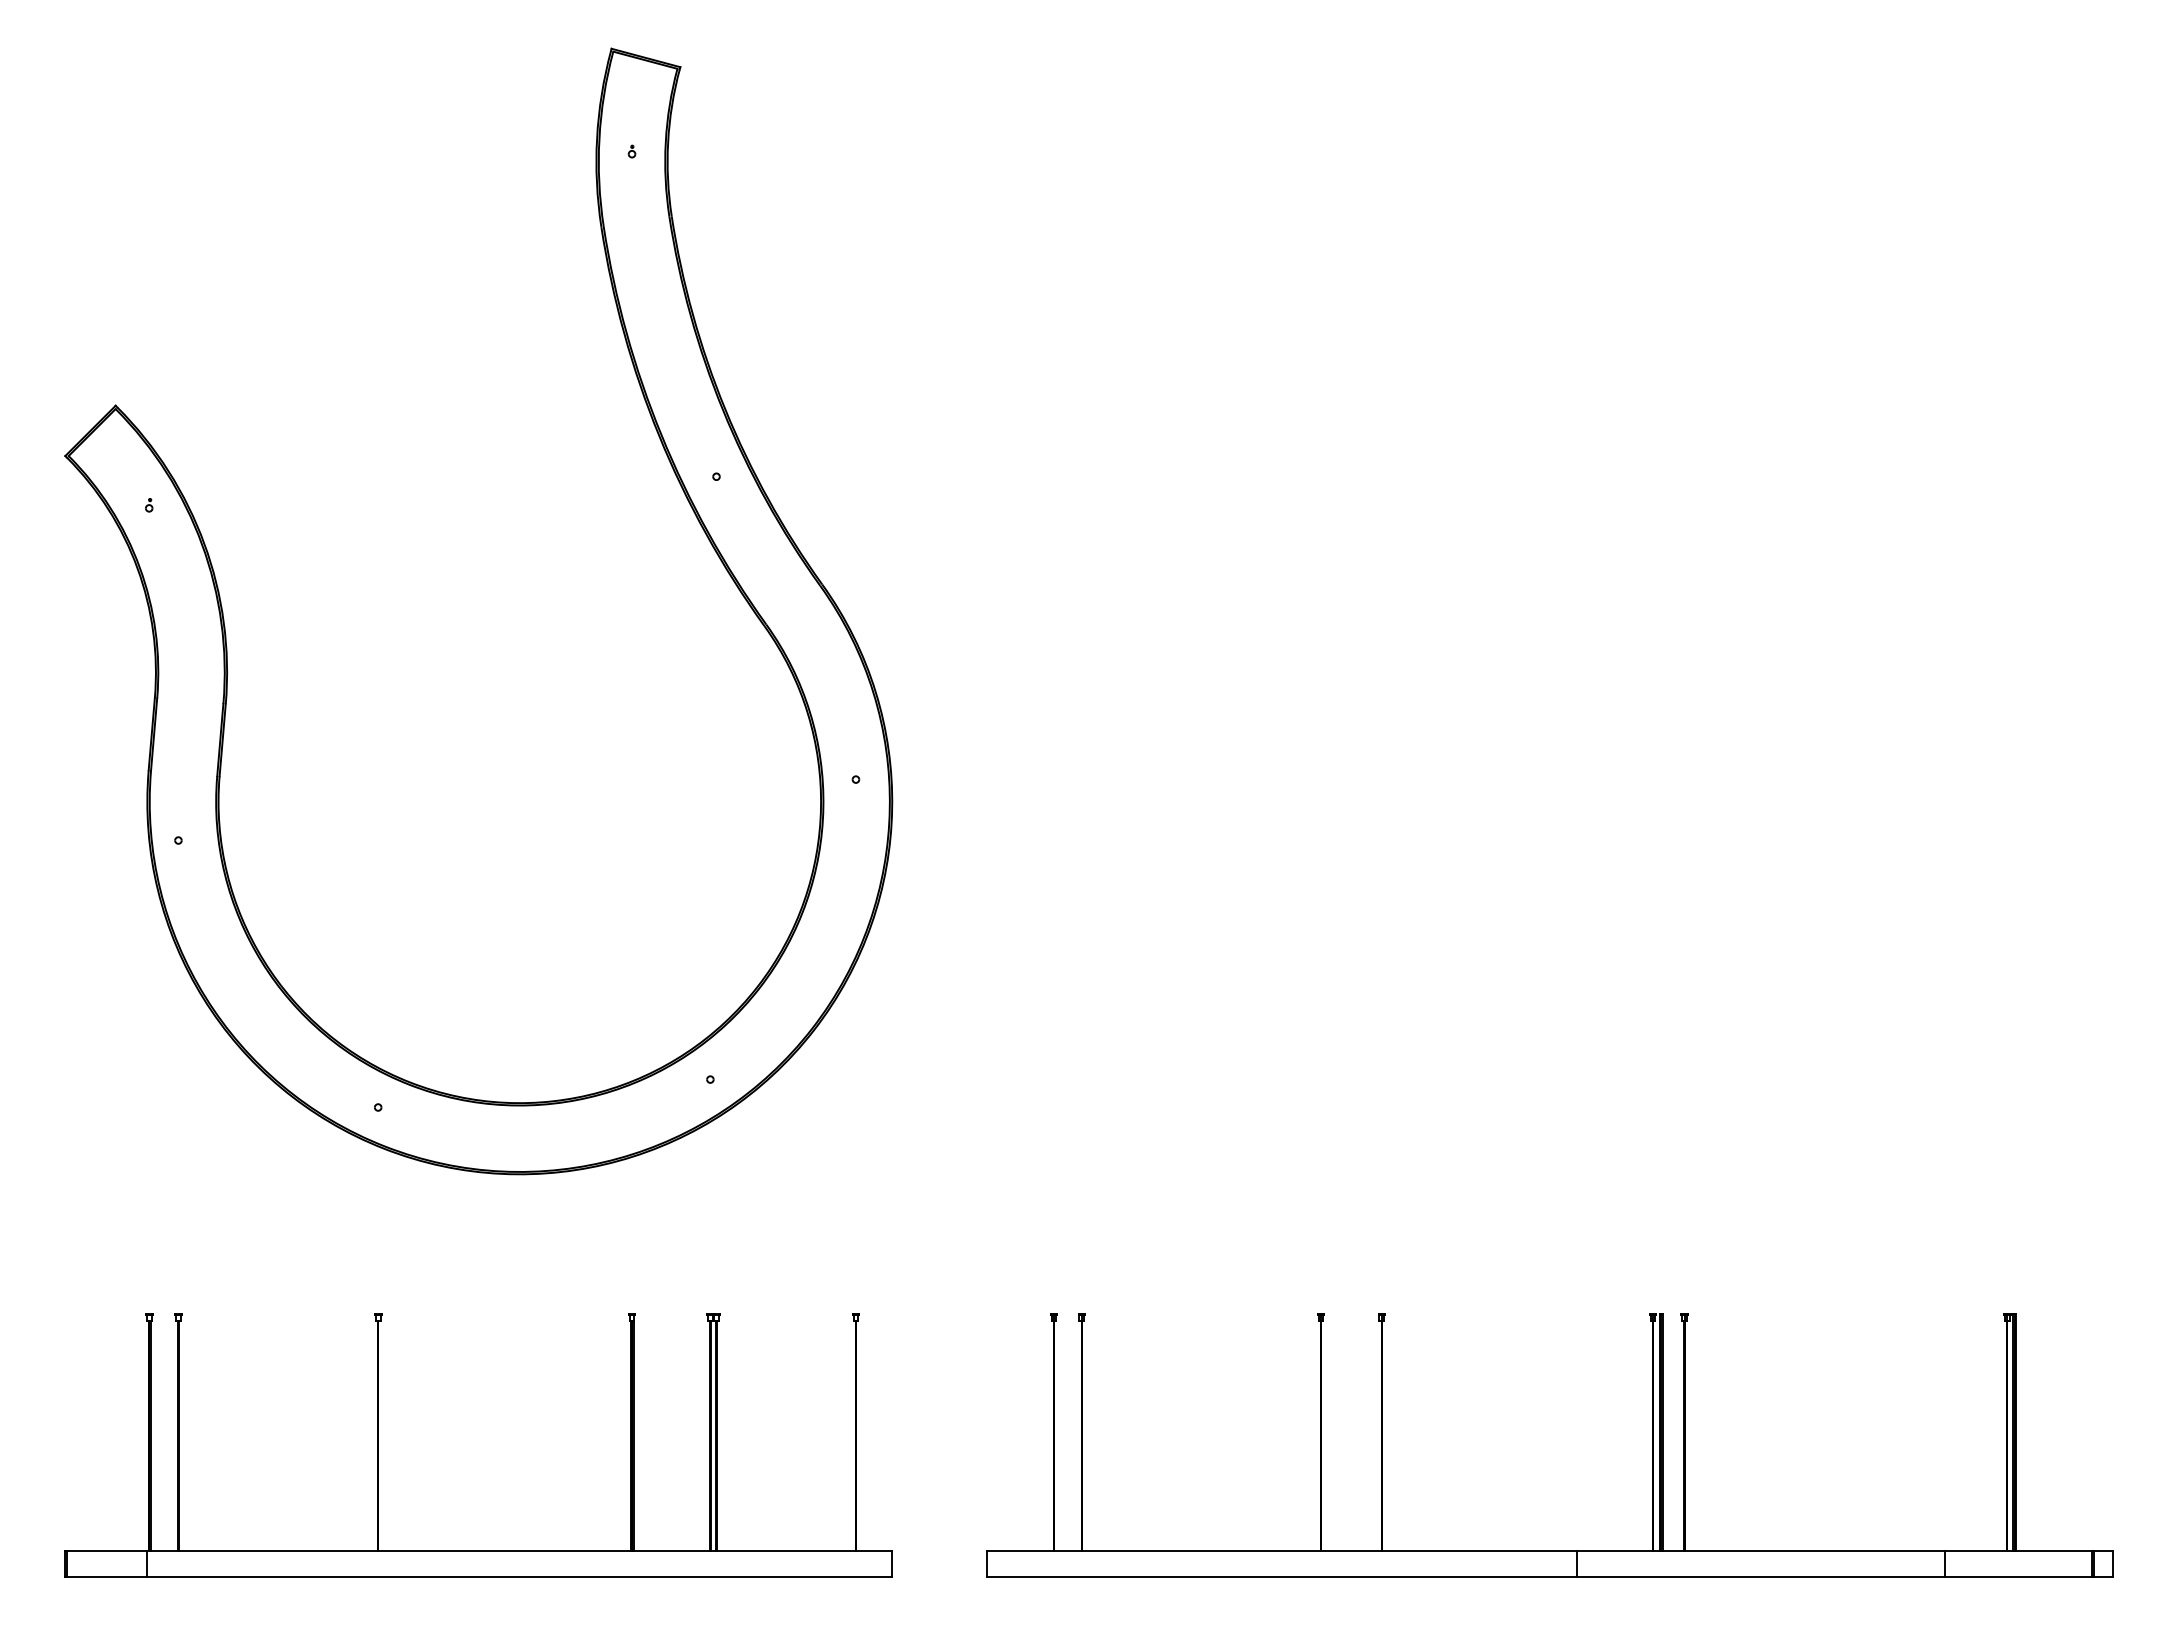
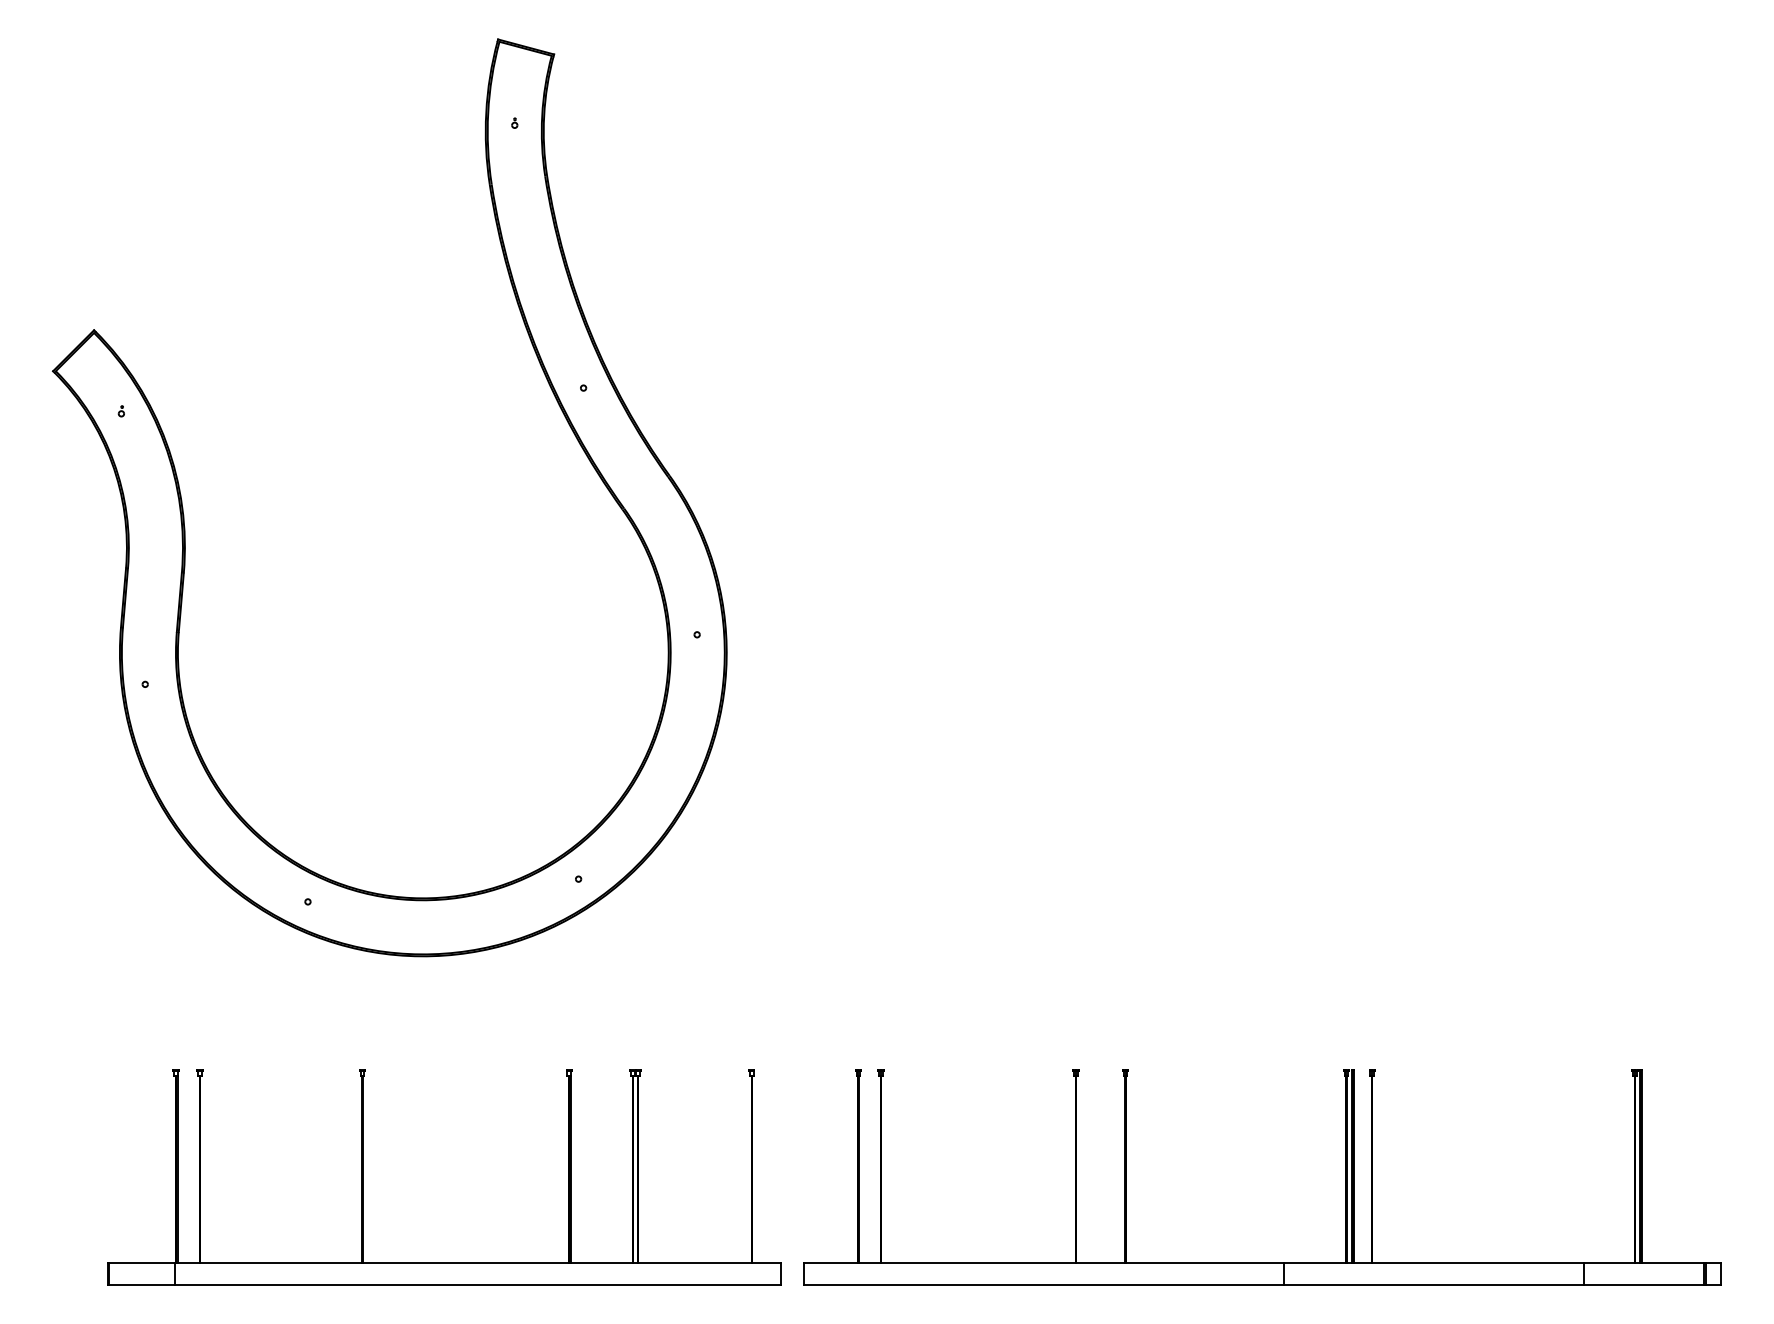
part: (378, 1445) -> (362, 1177), moved

